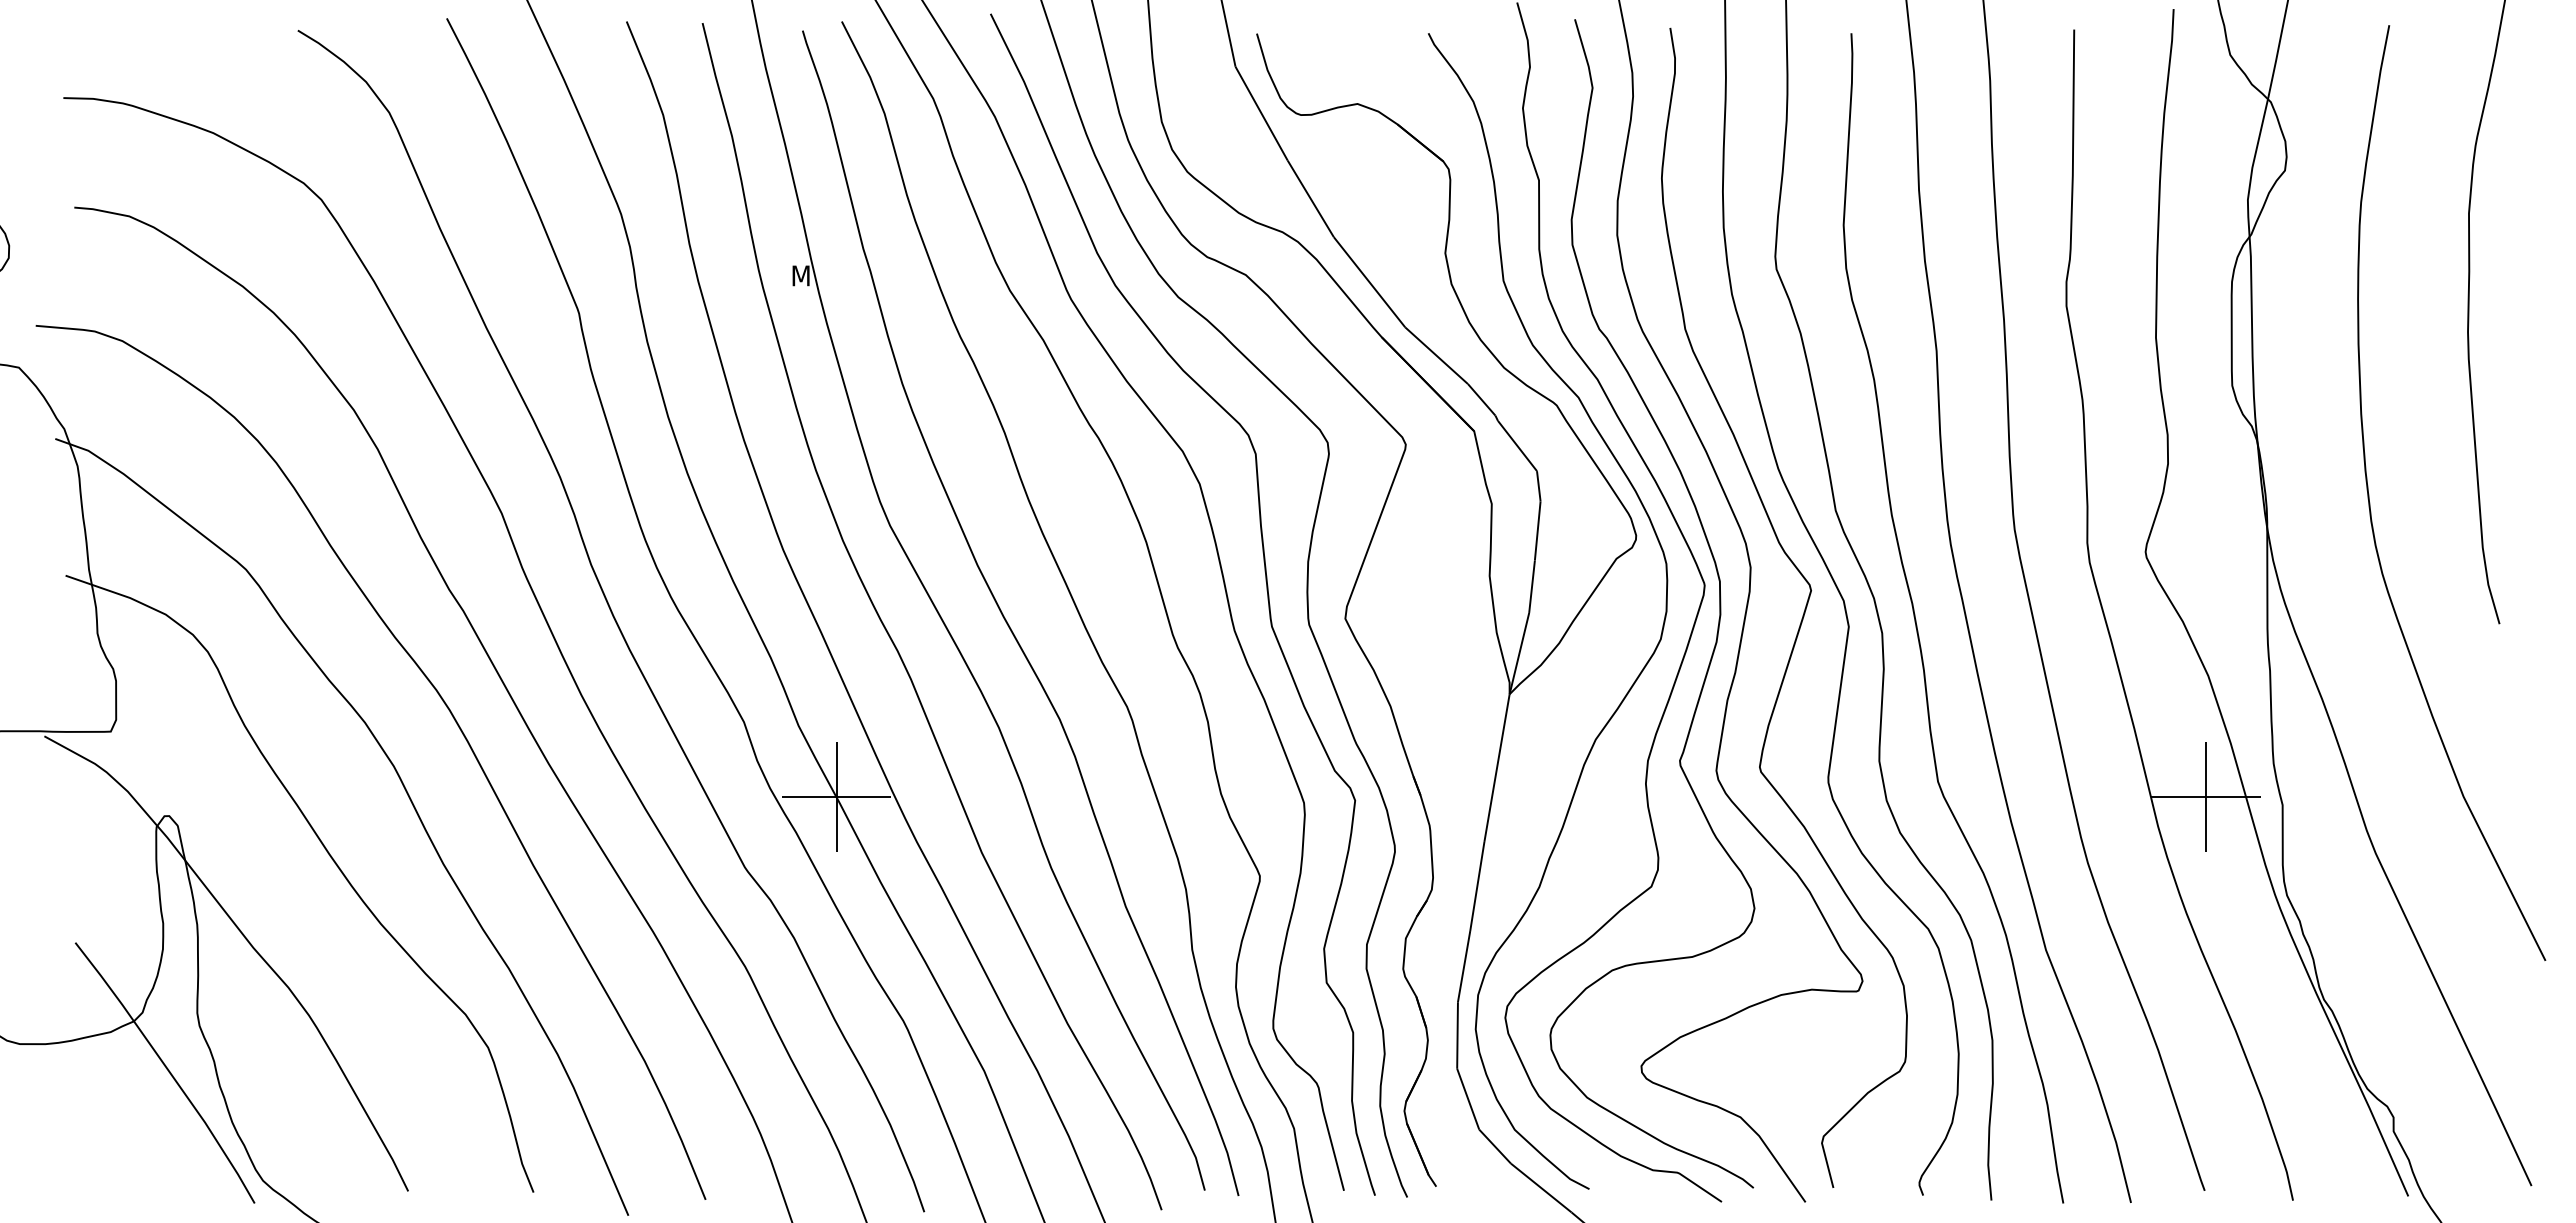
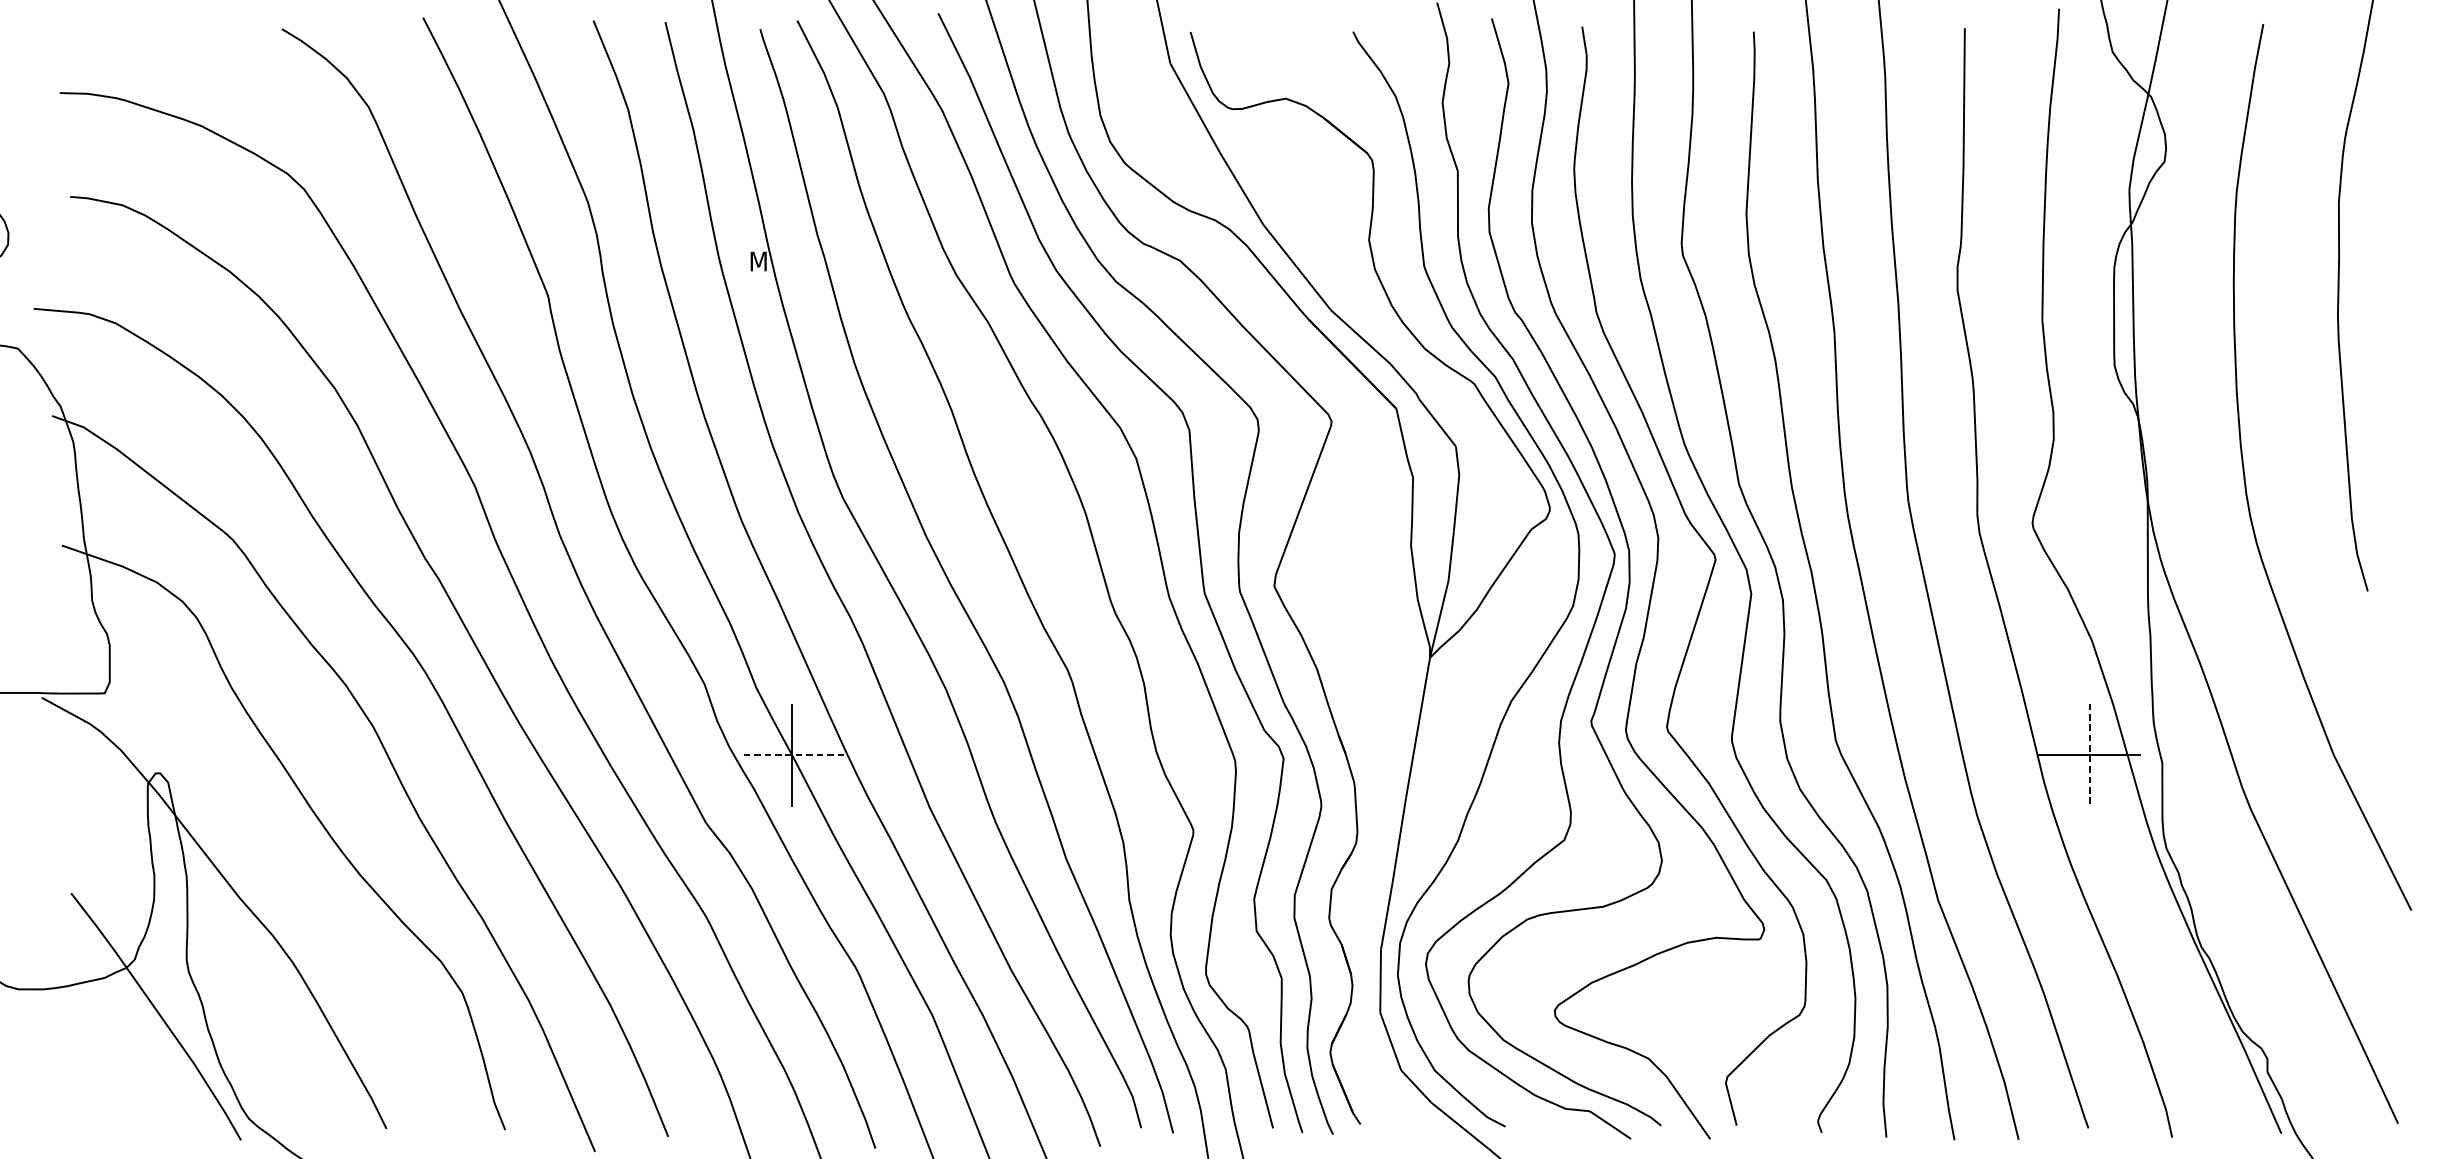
line: (836, 797) -> (792, 755), solid -> dashed
line: (2205, 797) -> (2089, 755), solid -> dashed

